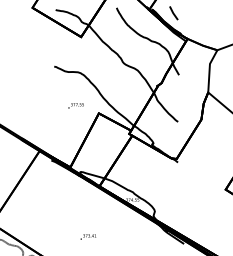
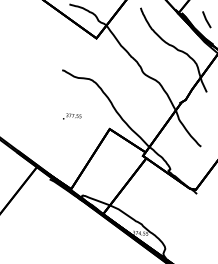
text: (75, 105) -> (71, 116), moved

